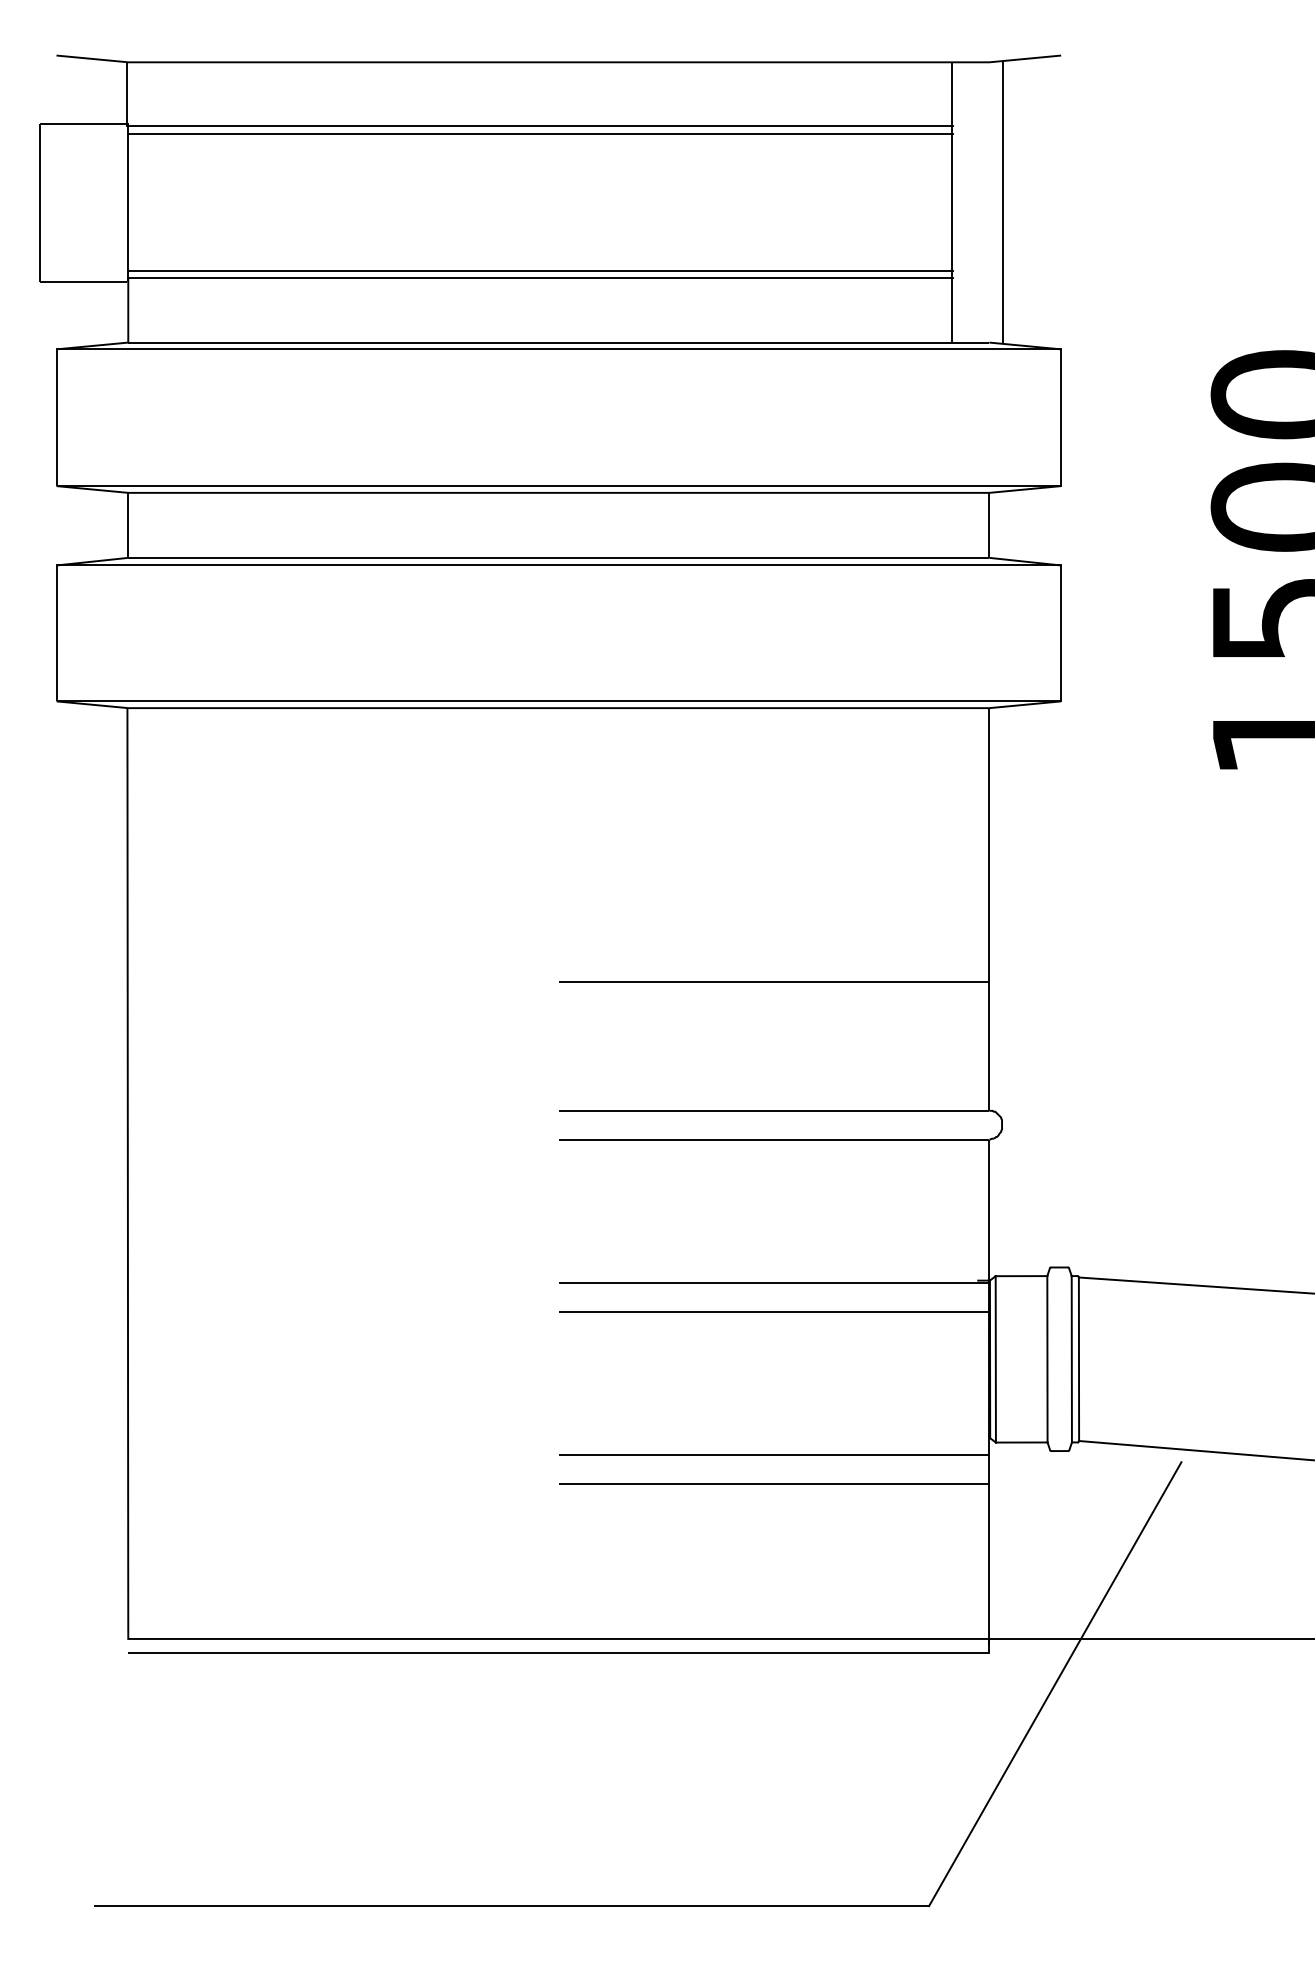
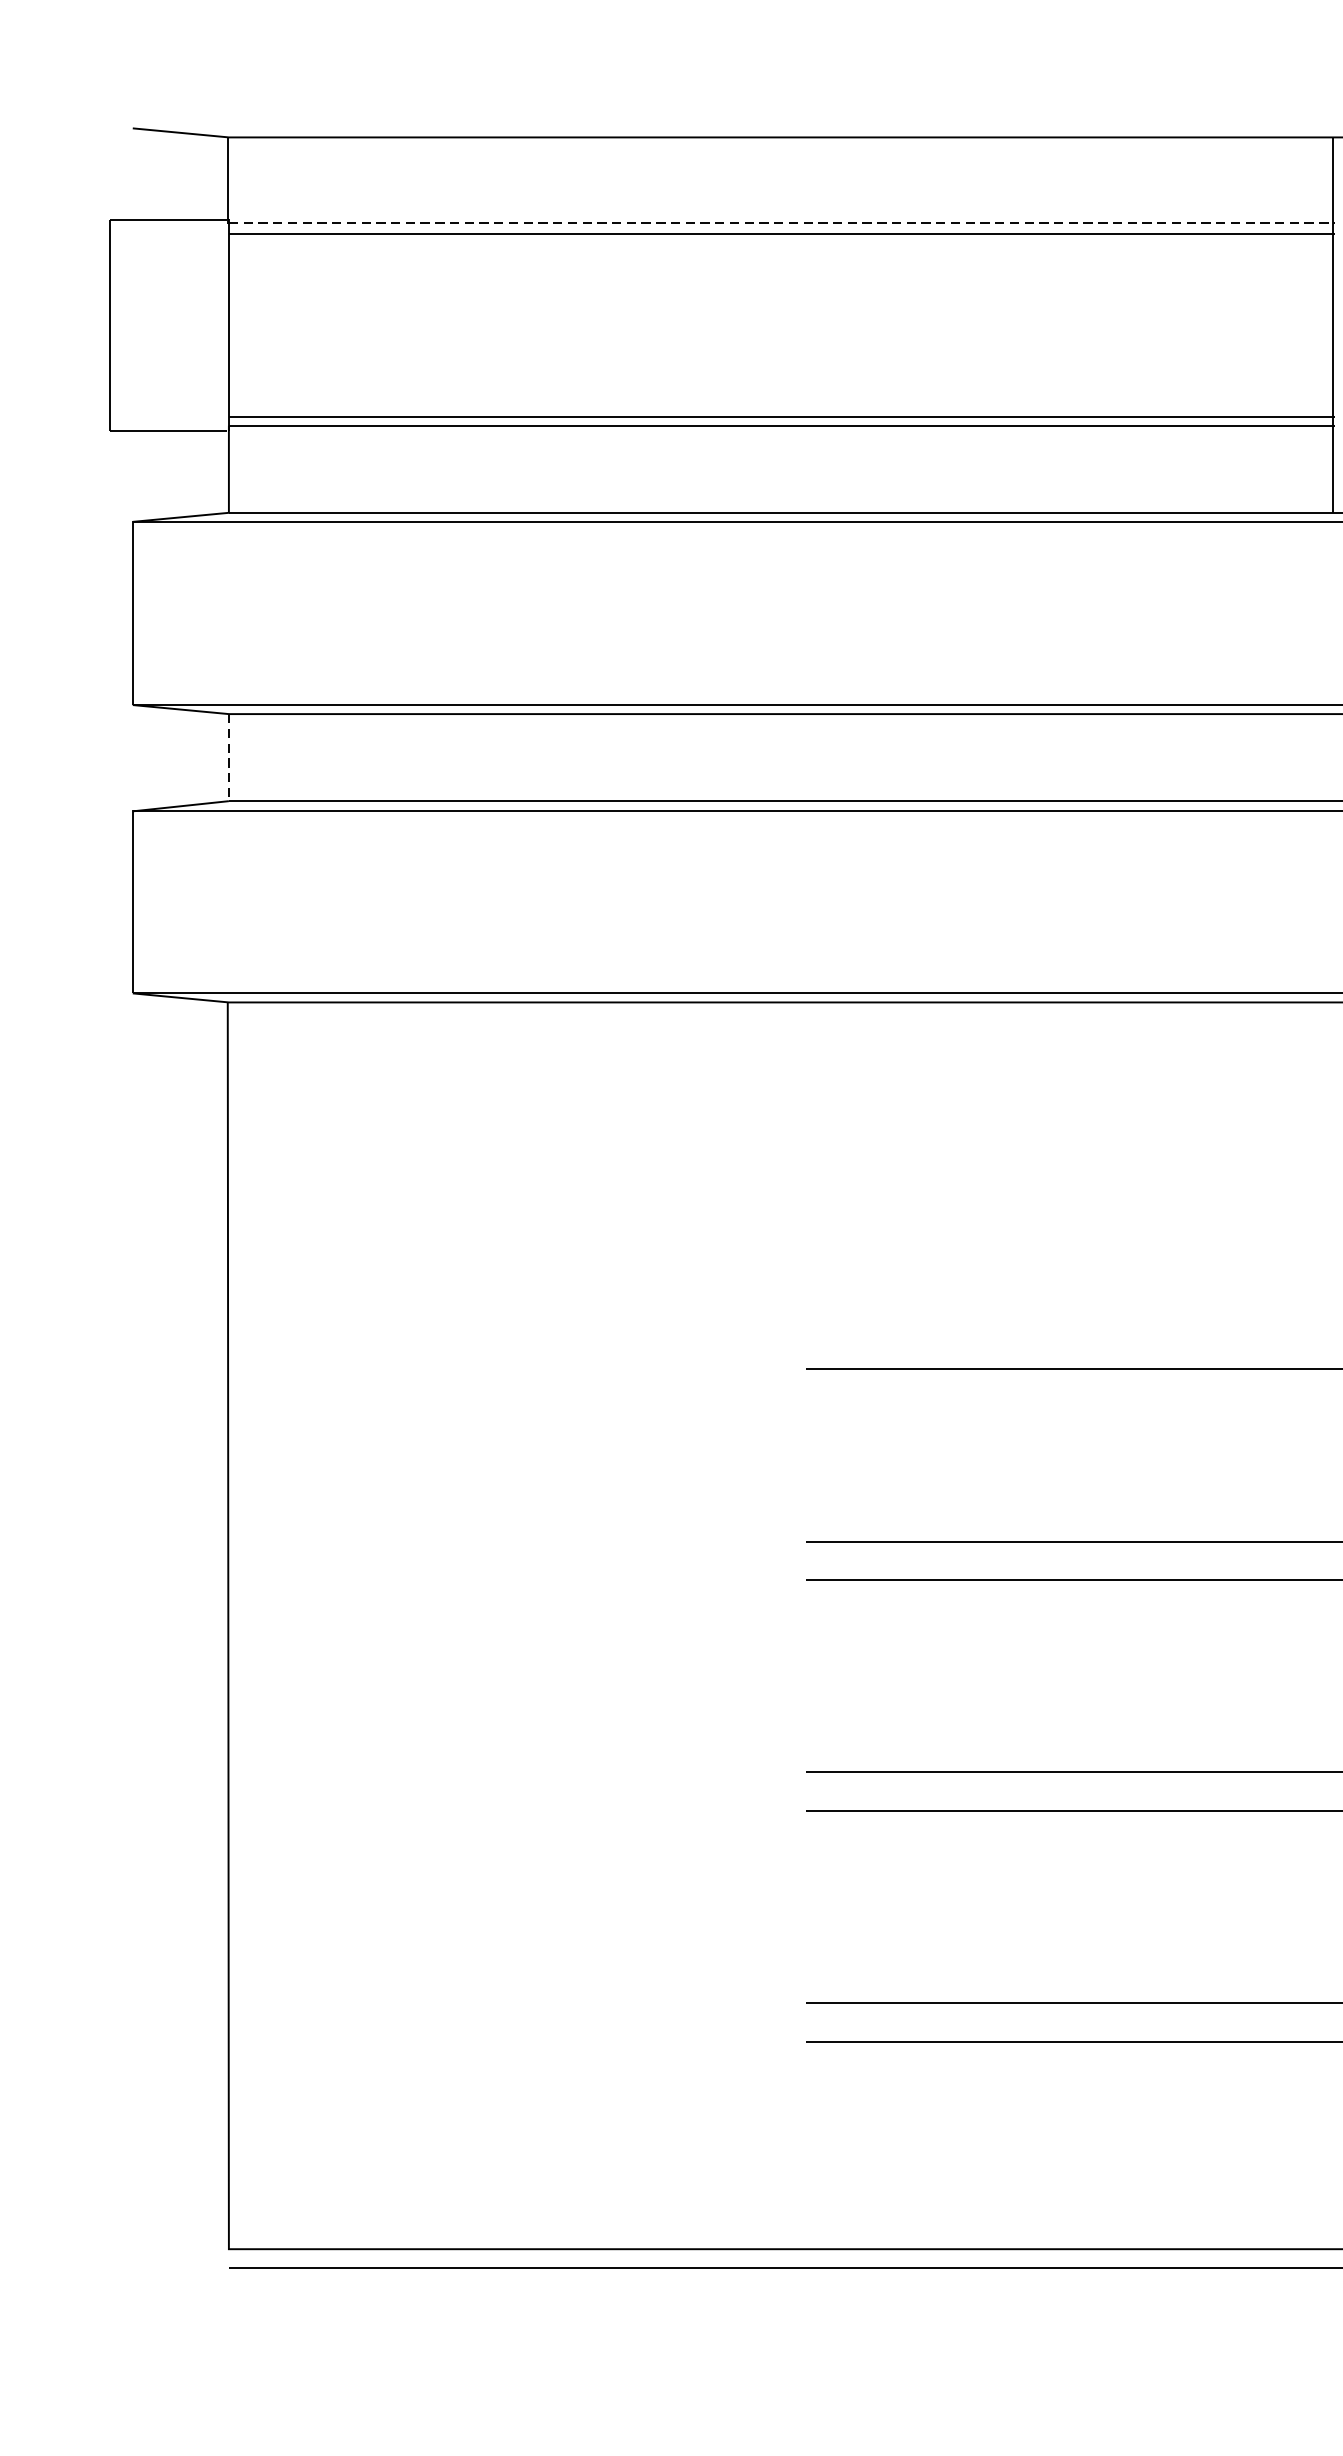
line: (541, 126) -> (782, 223), solid -> dashed
line: (128, 525) -> (229, 757), solid -> dashed

